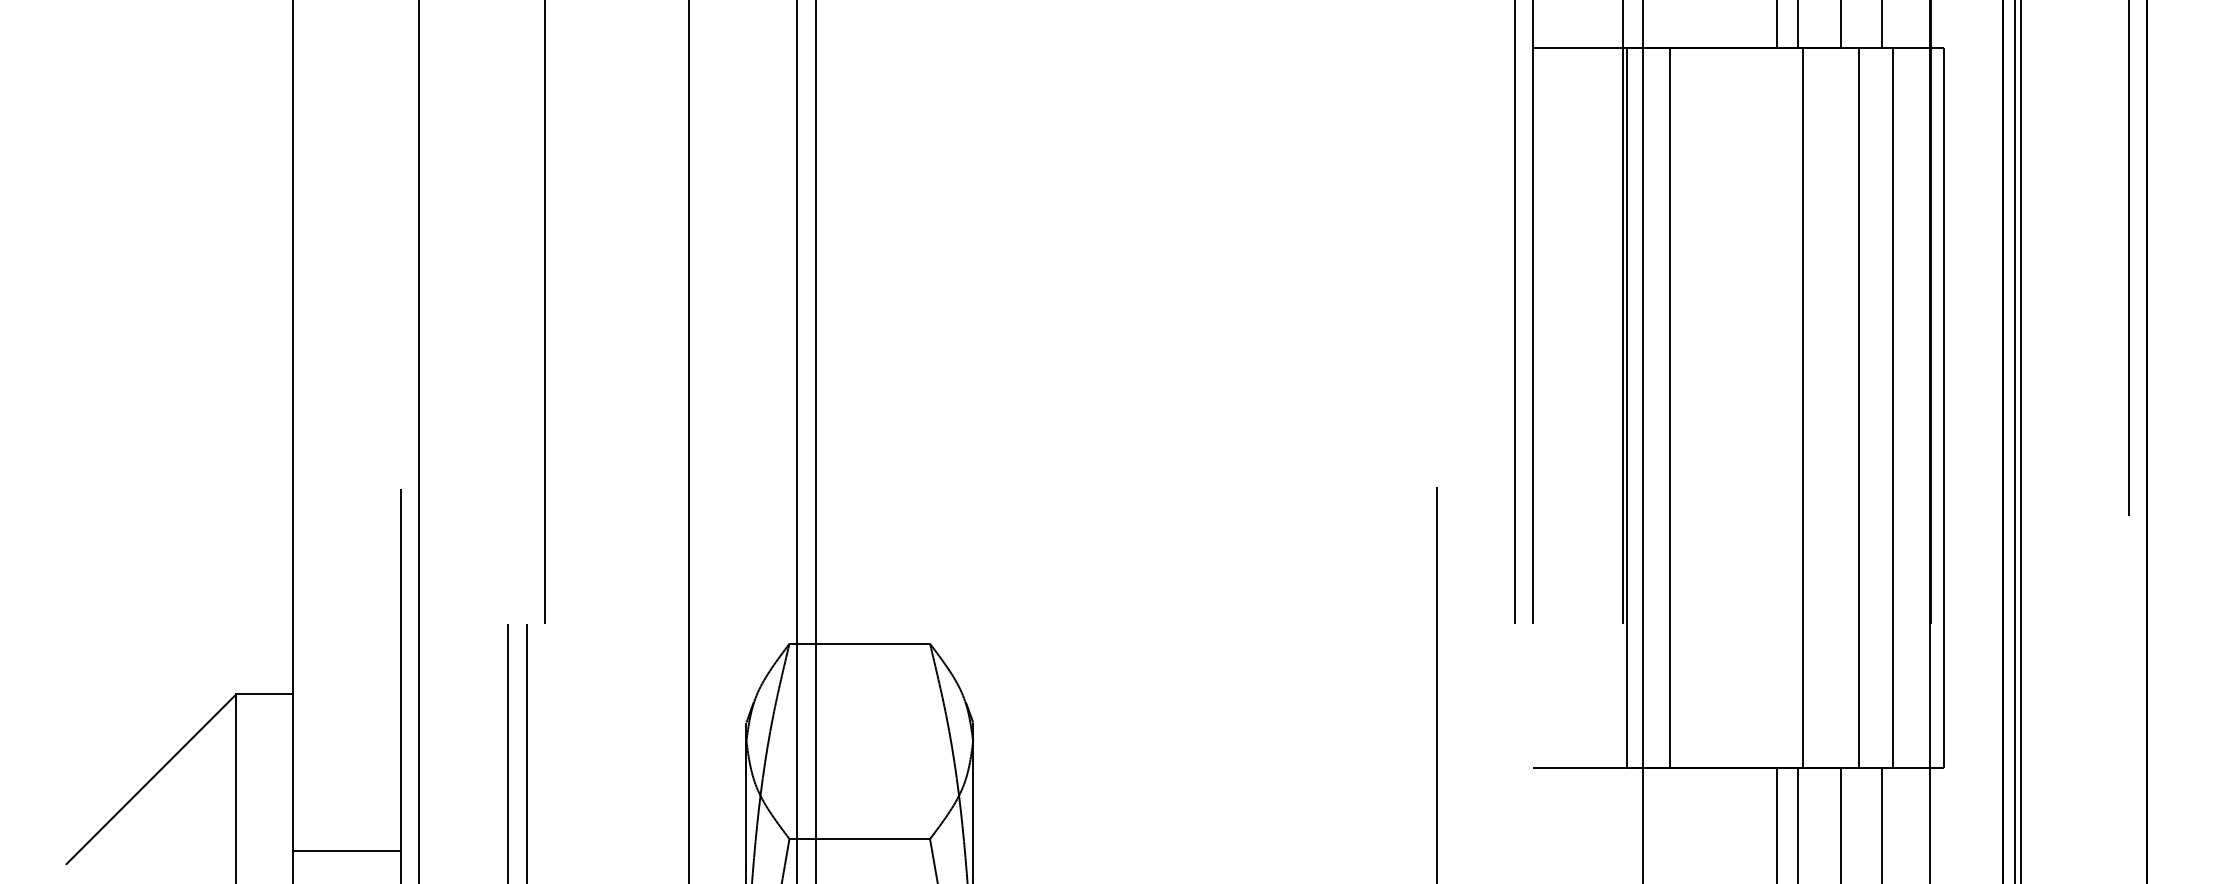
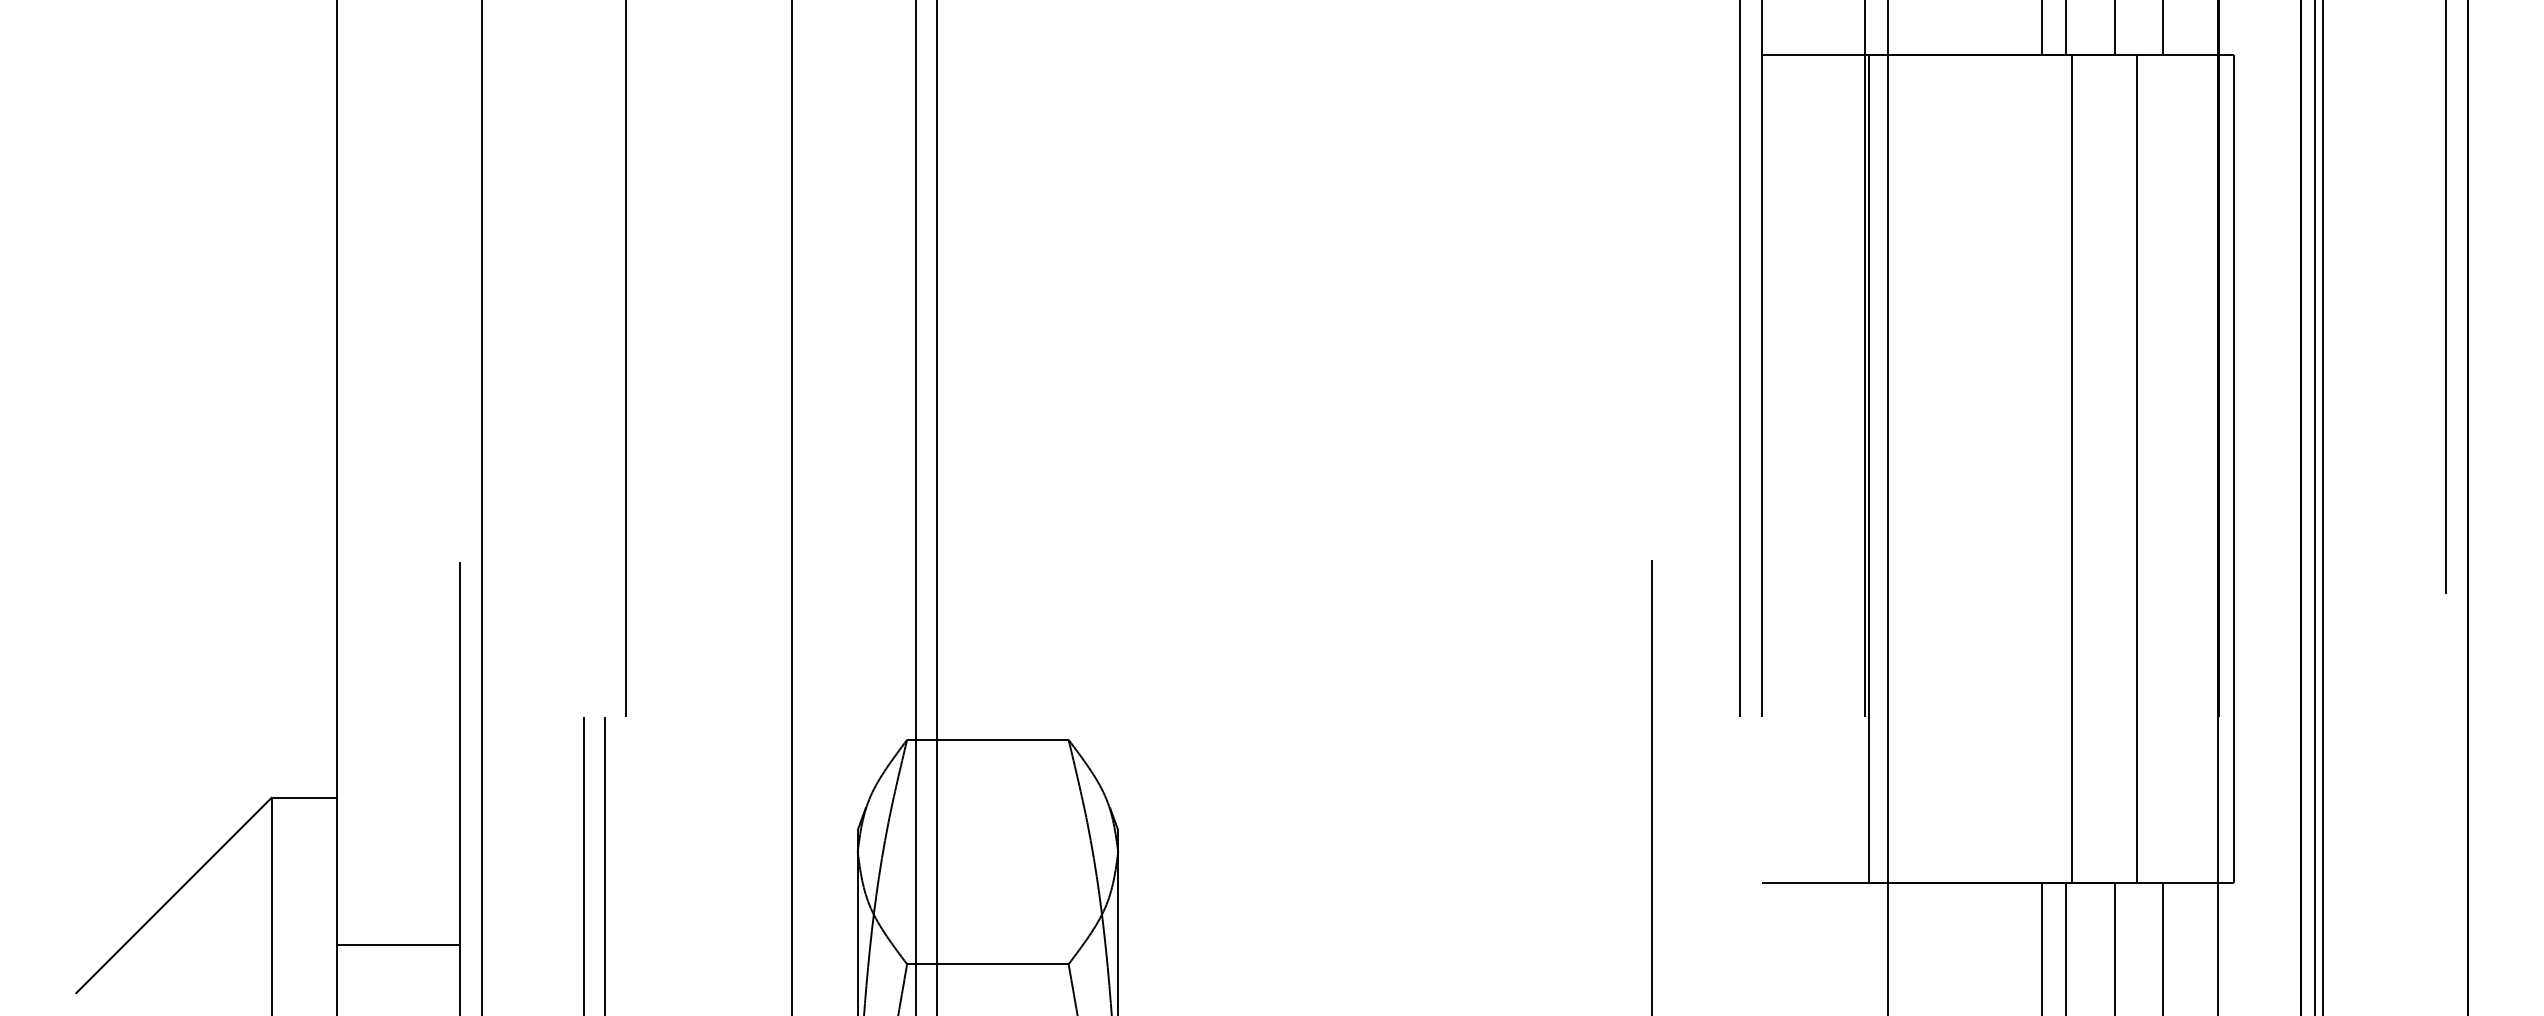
line: (1670, 407) -> (1919, 468), removed
line: (1893, 407) -> (2175, 468), removed
line: (346, 850) -> (398, 944), moved

